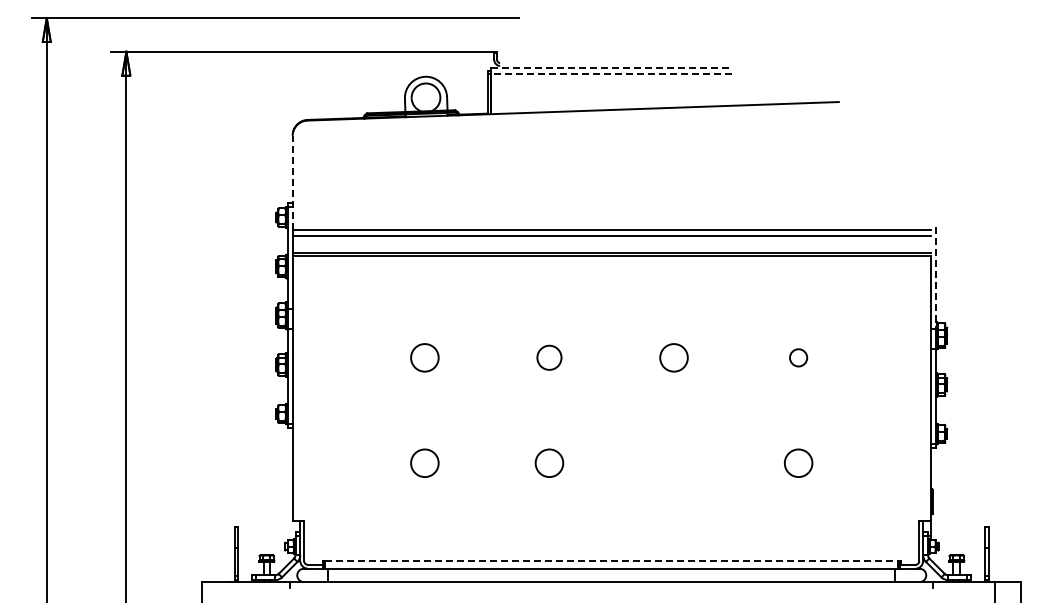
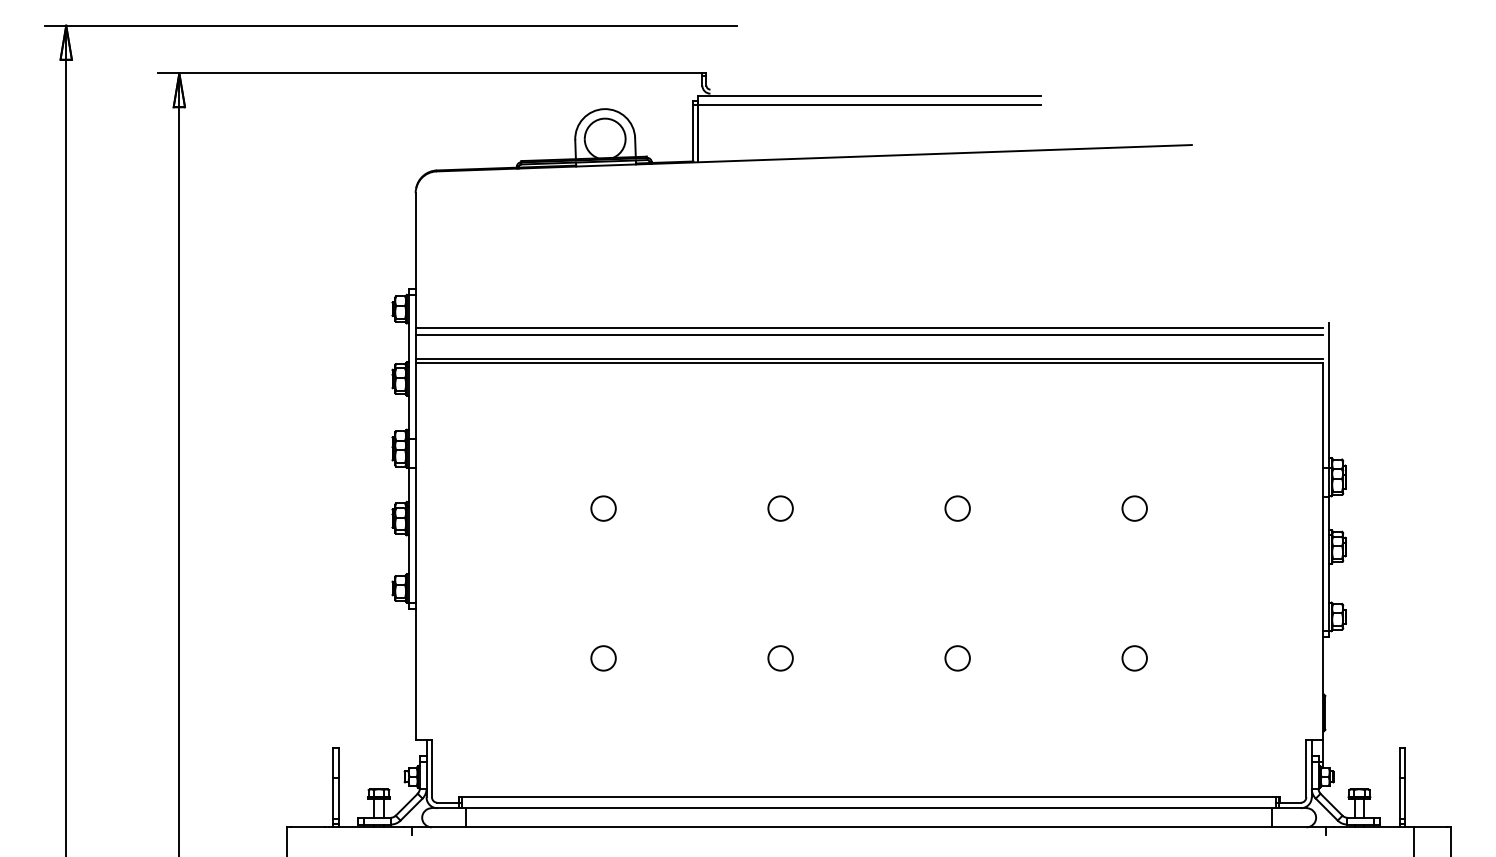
line: (611, 67) -> (868, 95), dashed -> solid
line: (611, 73) -> (868, 104), dashed -> solid
line: (292, 182) -> (415, 259), dashed -> solid
line: (935, 278) -> (1329, 395), dashed -> solid
circle: (424, 357) -> (603, 508), size x0.62
circle: (549, 357) -> (780, 508), size x0.71
circle: (673, 357) -> (956, 508), size x0.62
circle: (424, 462) -> (603, 657), size x0.62
circle: (549, 462) -> (780, 657), size x0.62
circle: (673, 462) -> (956, 657), added
circle: (798, 462) -> (1134, 657), size x0.62
line: (611, 561) -> (868, 798), dashed -> solid

